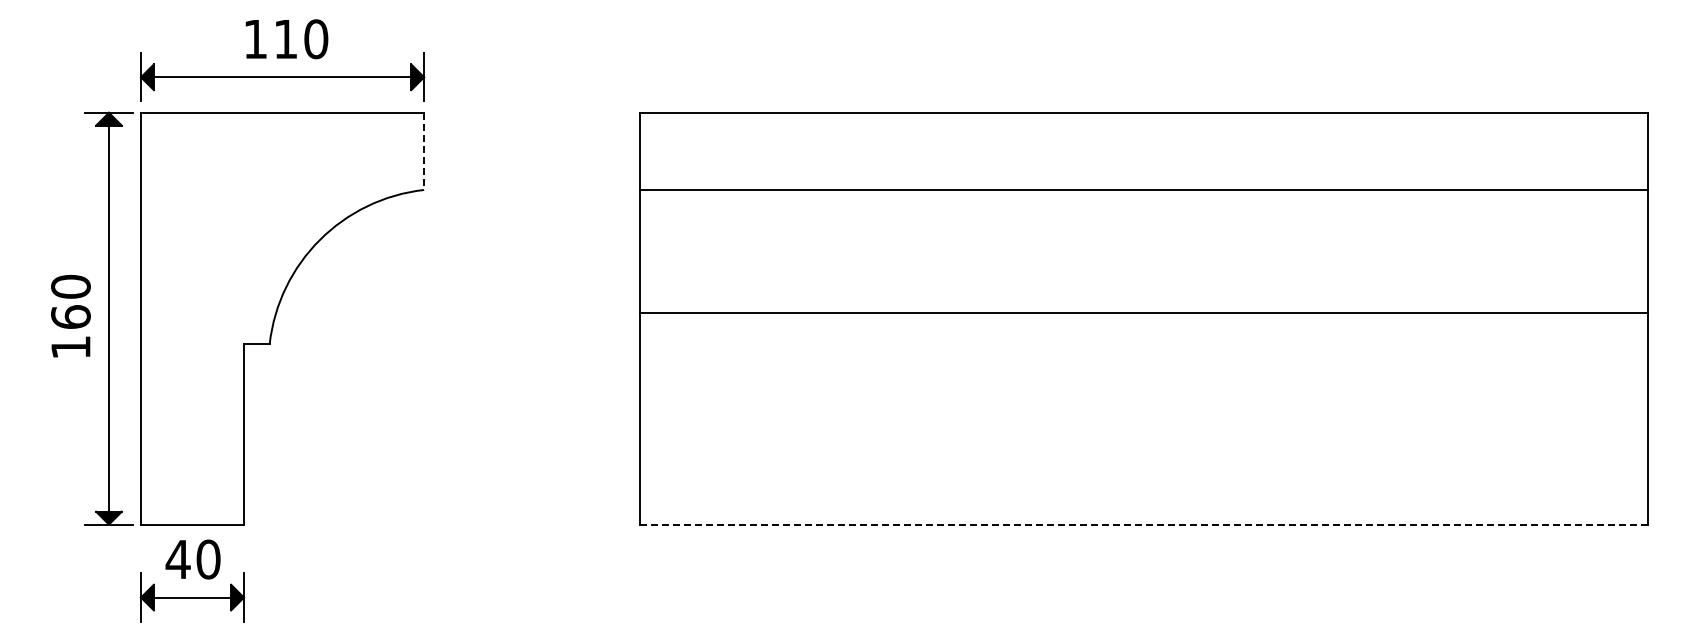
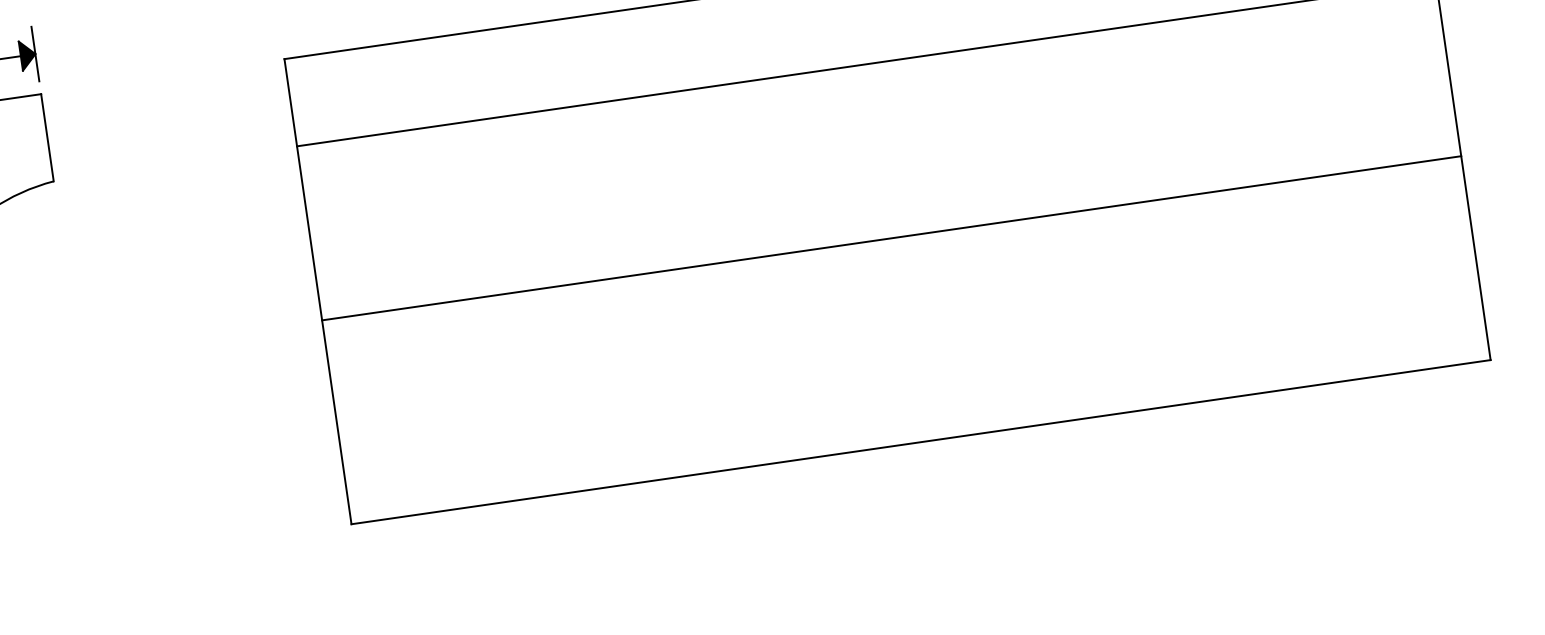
line: (424, 151) -> (47, 137), dashed -> solid
line: (1143, 313) -> (891, 238), moved
line: (1143, 524) -> (920, 442), dashed -> solid

